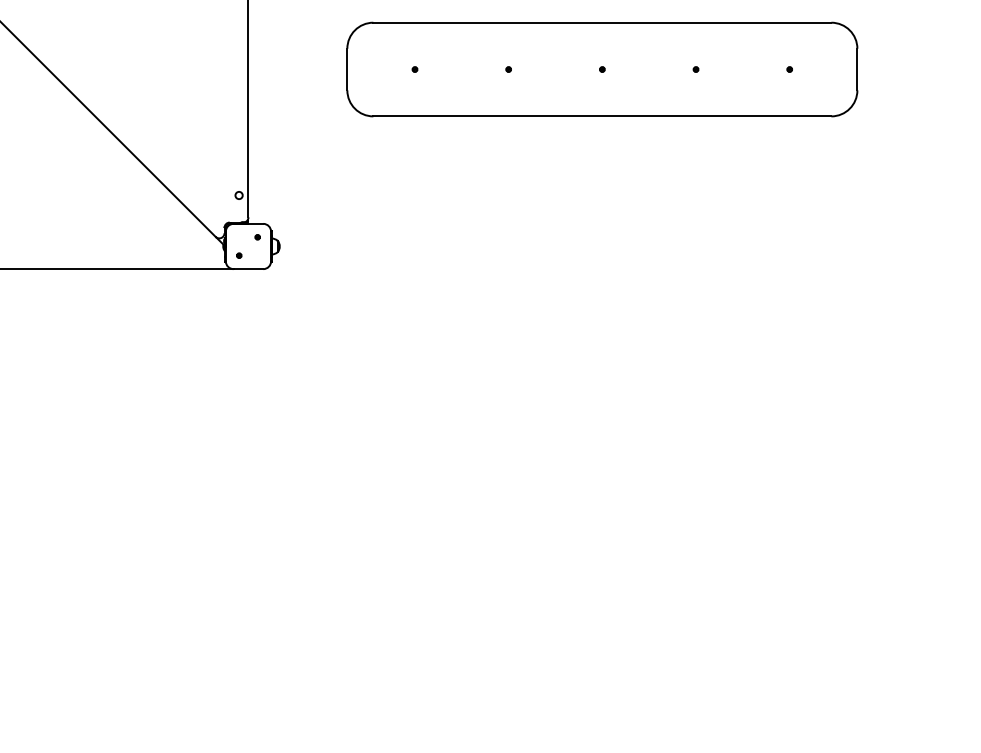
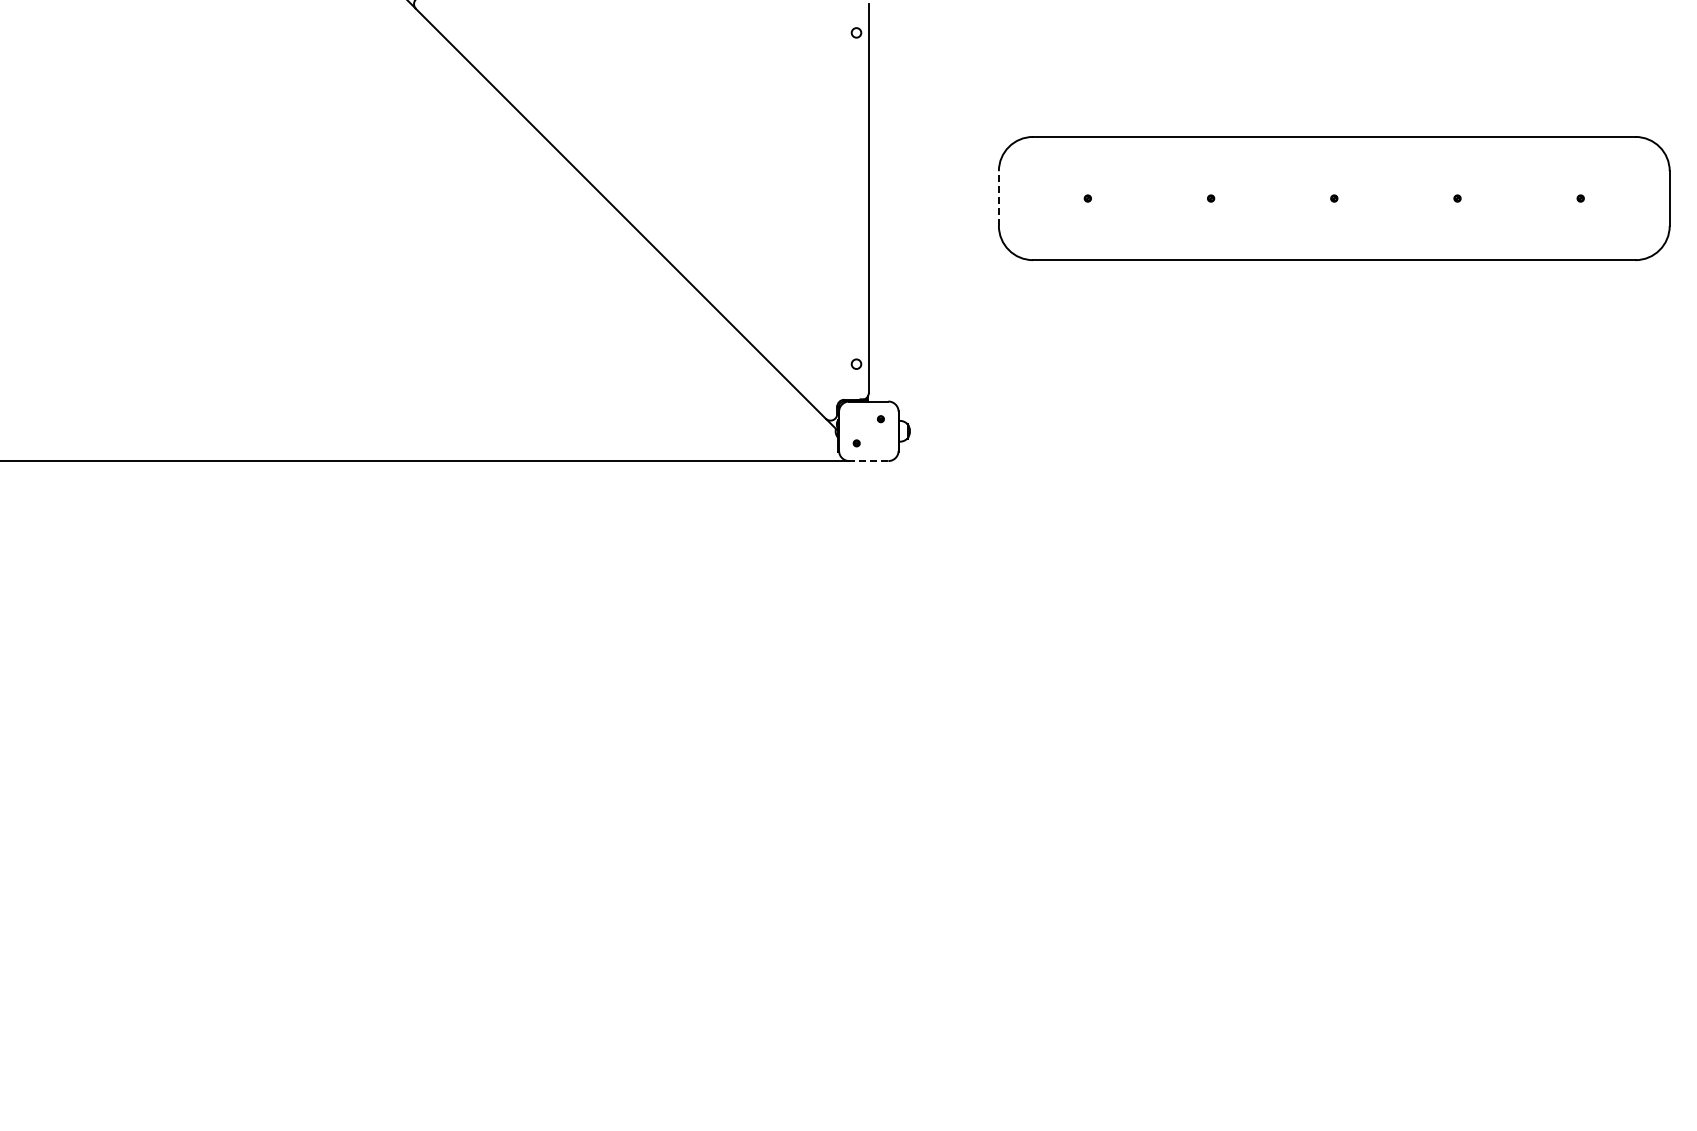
line: (347, 69) -> (998, 198), solid -> dashed
line: (248, 269) -> (868, 461), solid -> dashed

